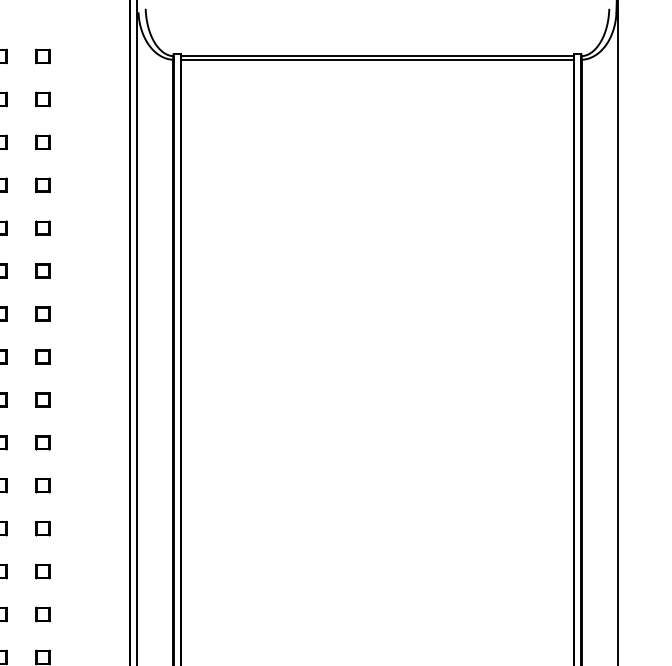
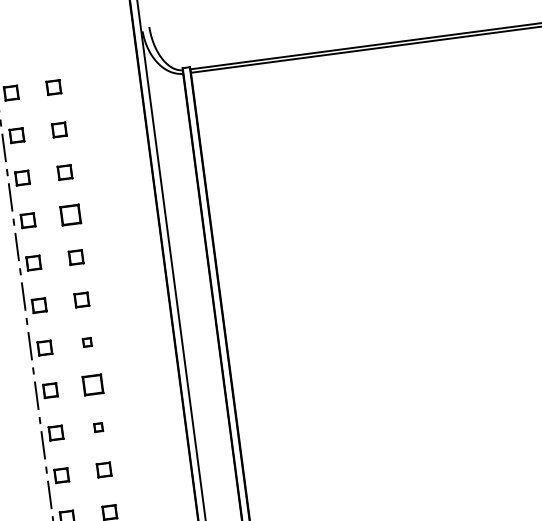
part: (42, 184) -> (70, 214), size x1.4
part: (42, 313) -> (86, 342), size x0.6
part: (42, 356) -> (92, 384), size x1.4
part: (42, 399) -> (98, 427), size x0.6

